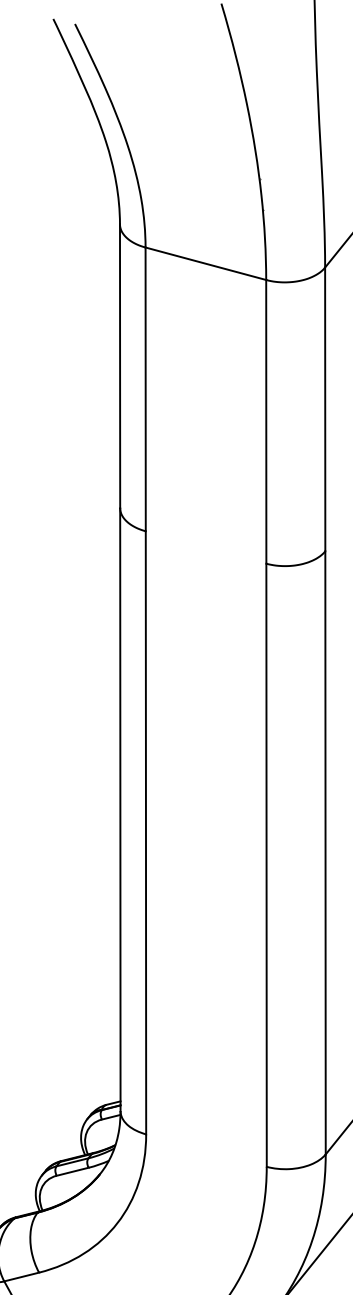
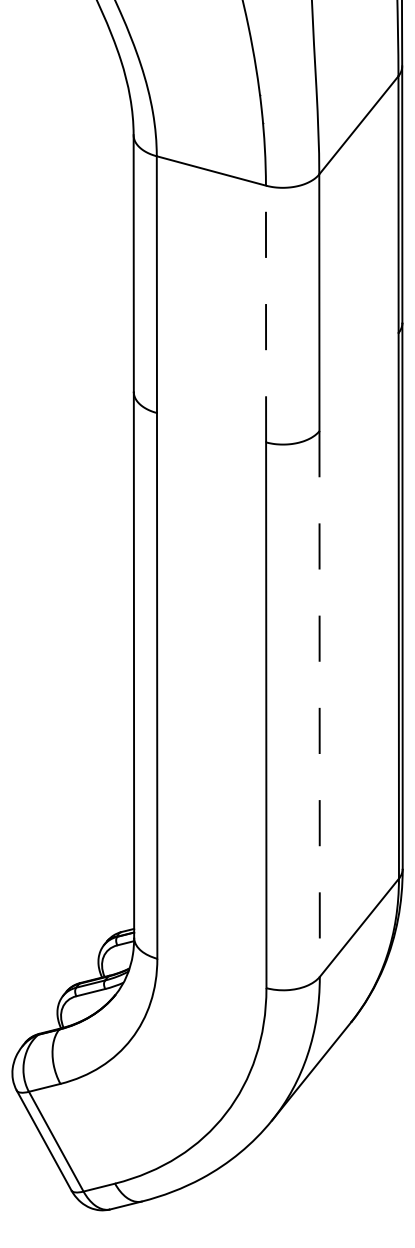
line: (266, 421) -> (266, 313), solid -> dashed
line: (325, 853) -> (319, 704), solid -> dashed

